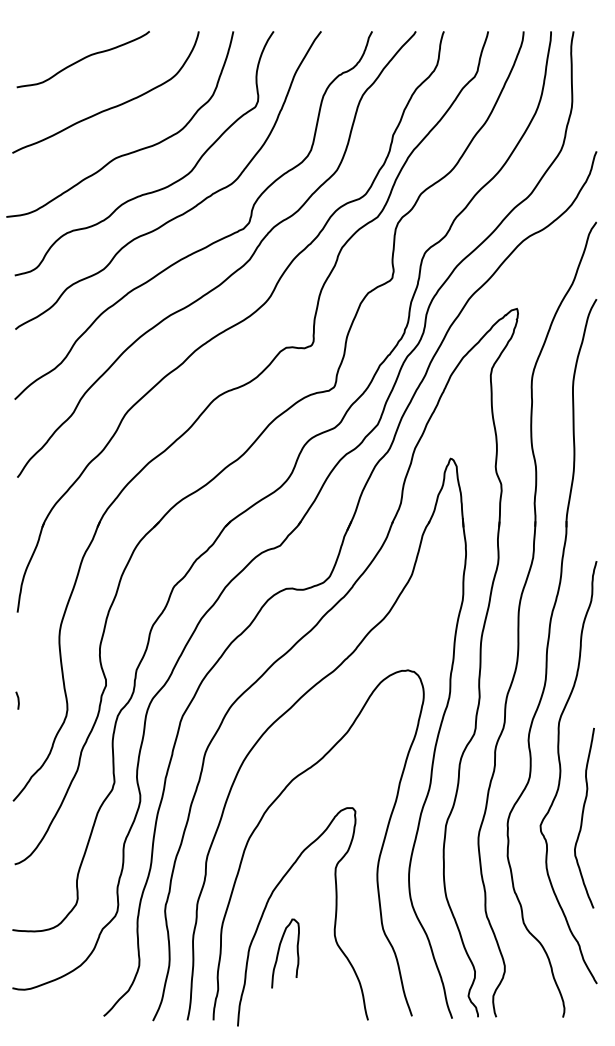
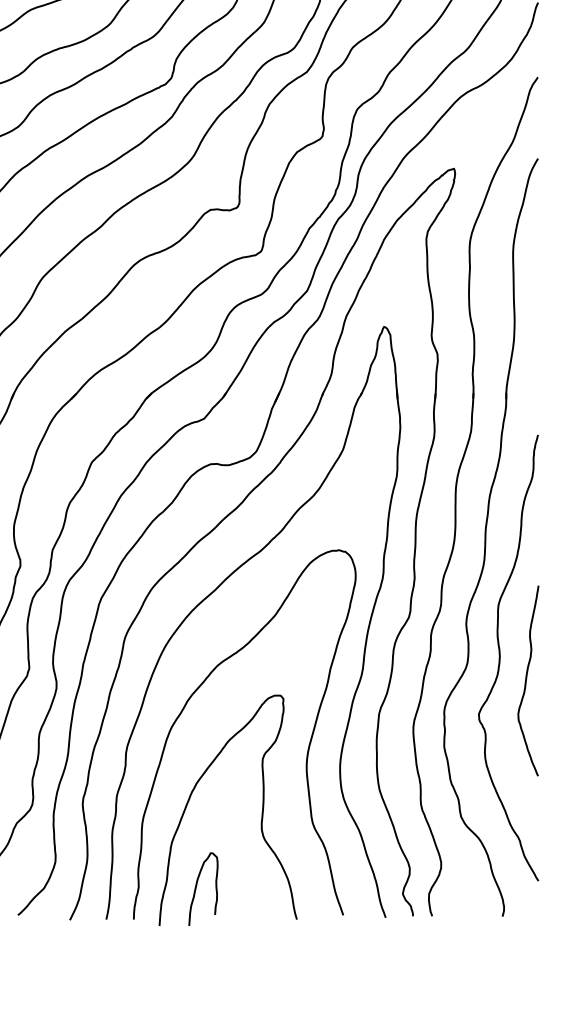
curve: (583, 817) -> (527, 680), moved
curve: (279, 952) -> (197, 888), moved

